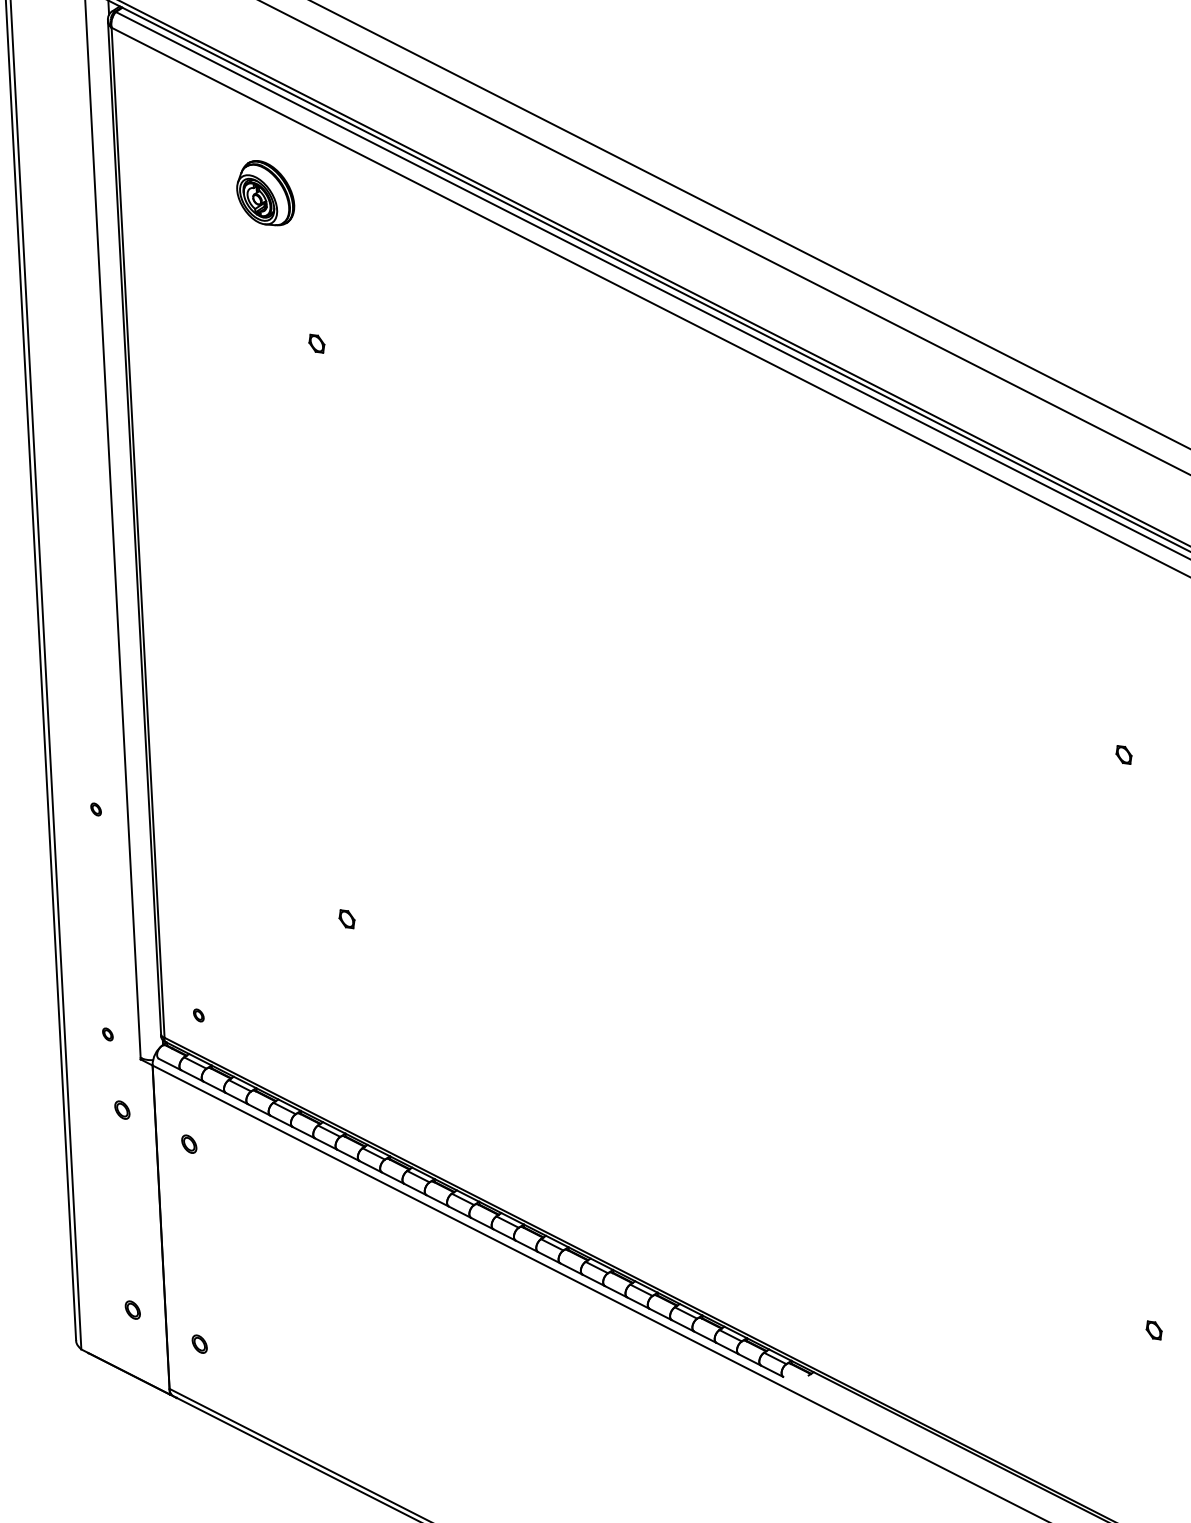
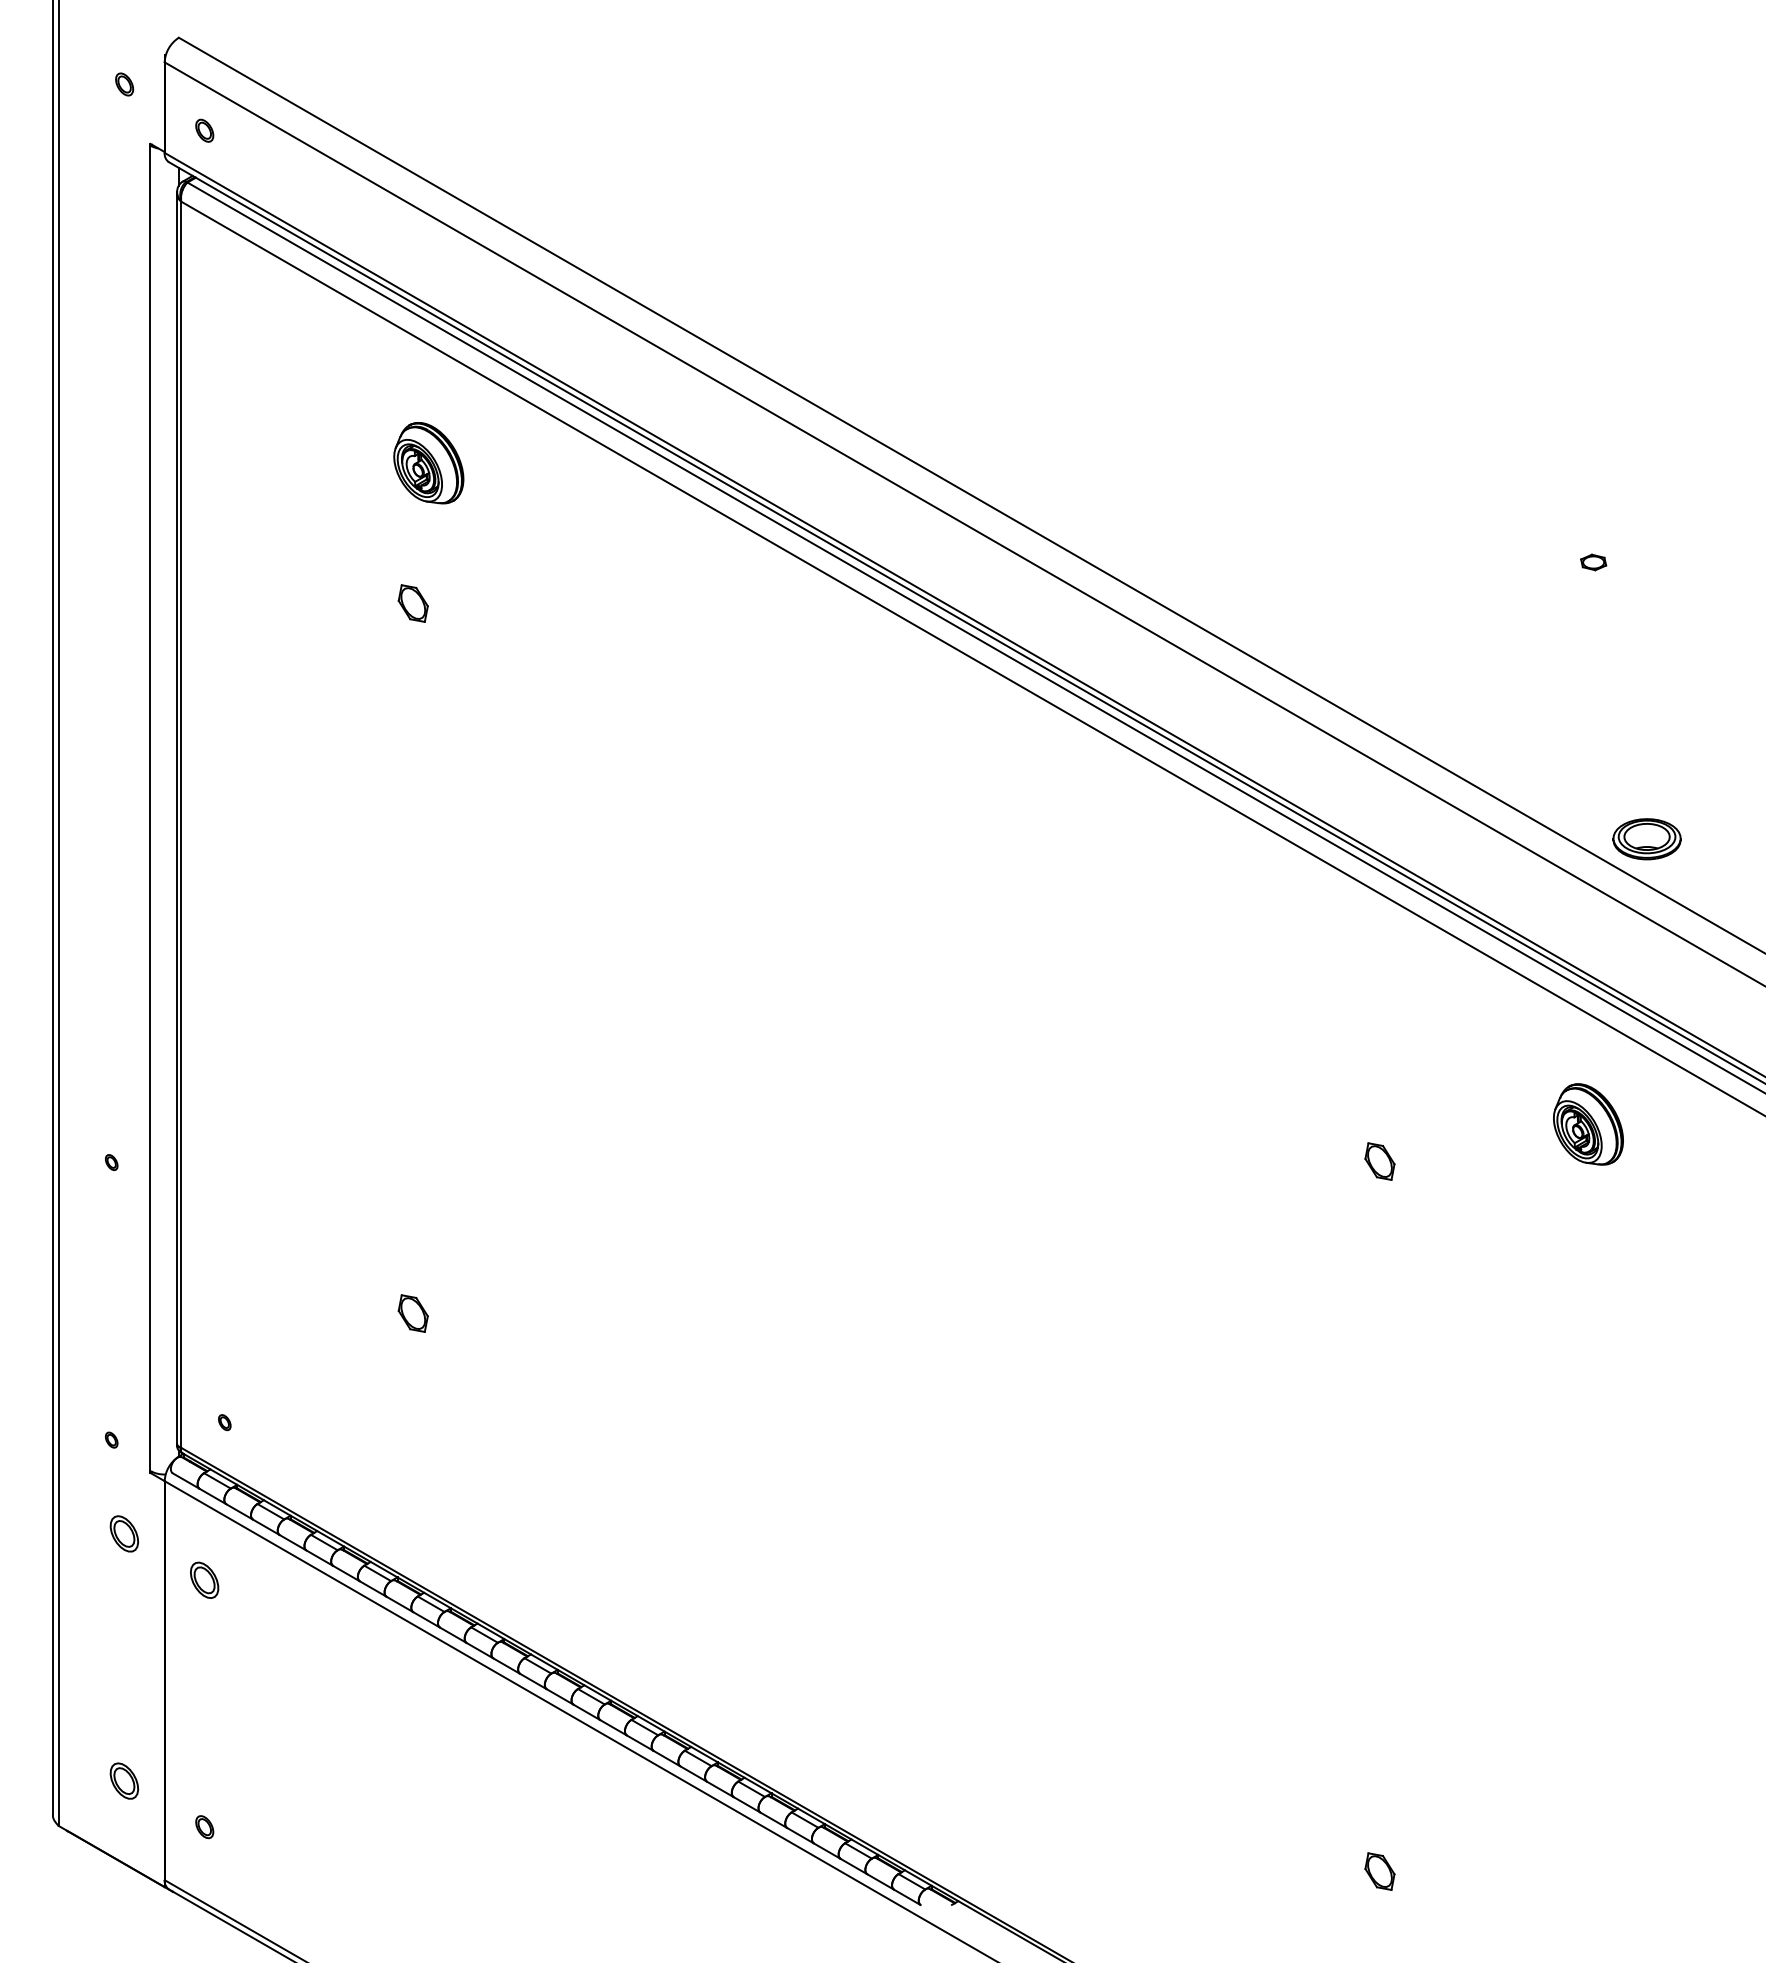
part: (265, 193) -> (428, 463), moved
part: (316, 343) -> (413, 603), size x1.6
part: (1123, 754) -> (1379, 1161), size x1.6
part: (347, 919) -> (413, 1313), size x1.6
part: (122, 1110) -> (124, 1534), size x1.6
part: (189, 1144) -> (204, 1580), size x1.6
part: (132, 1309) -> (124, 1780), size x1.6
part: (1153, 1330) -> (1379, 1871), size x1.6

